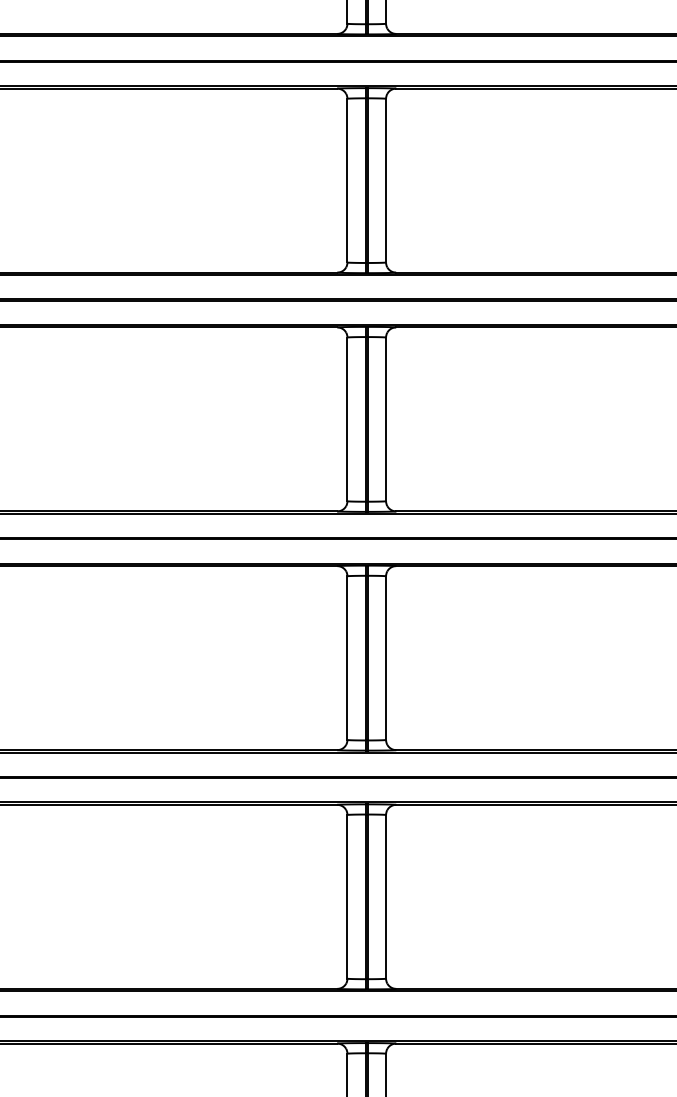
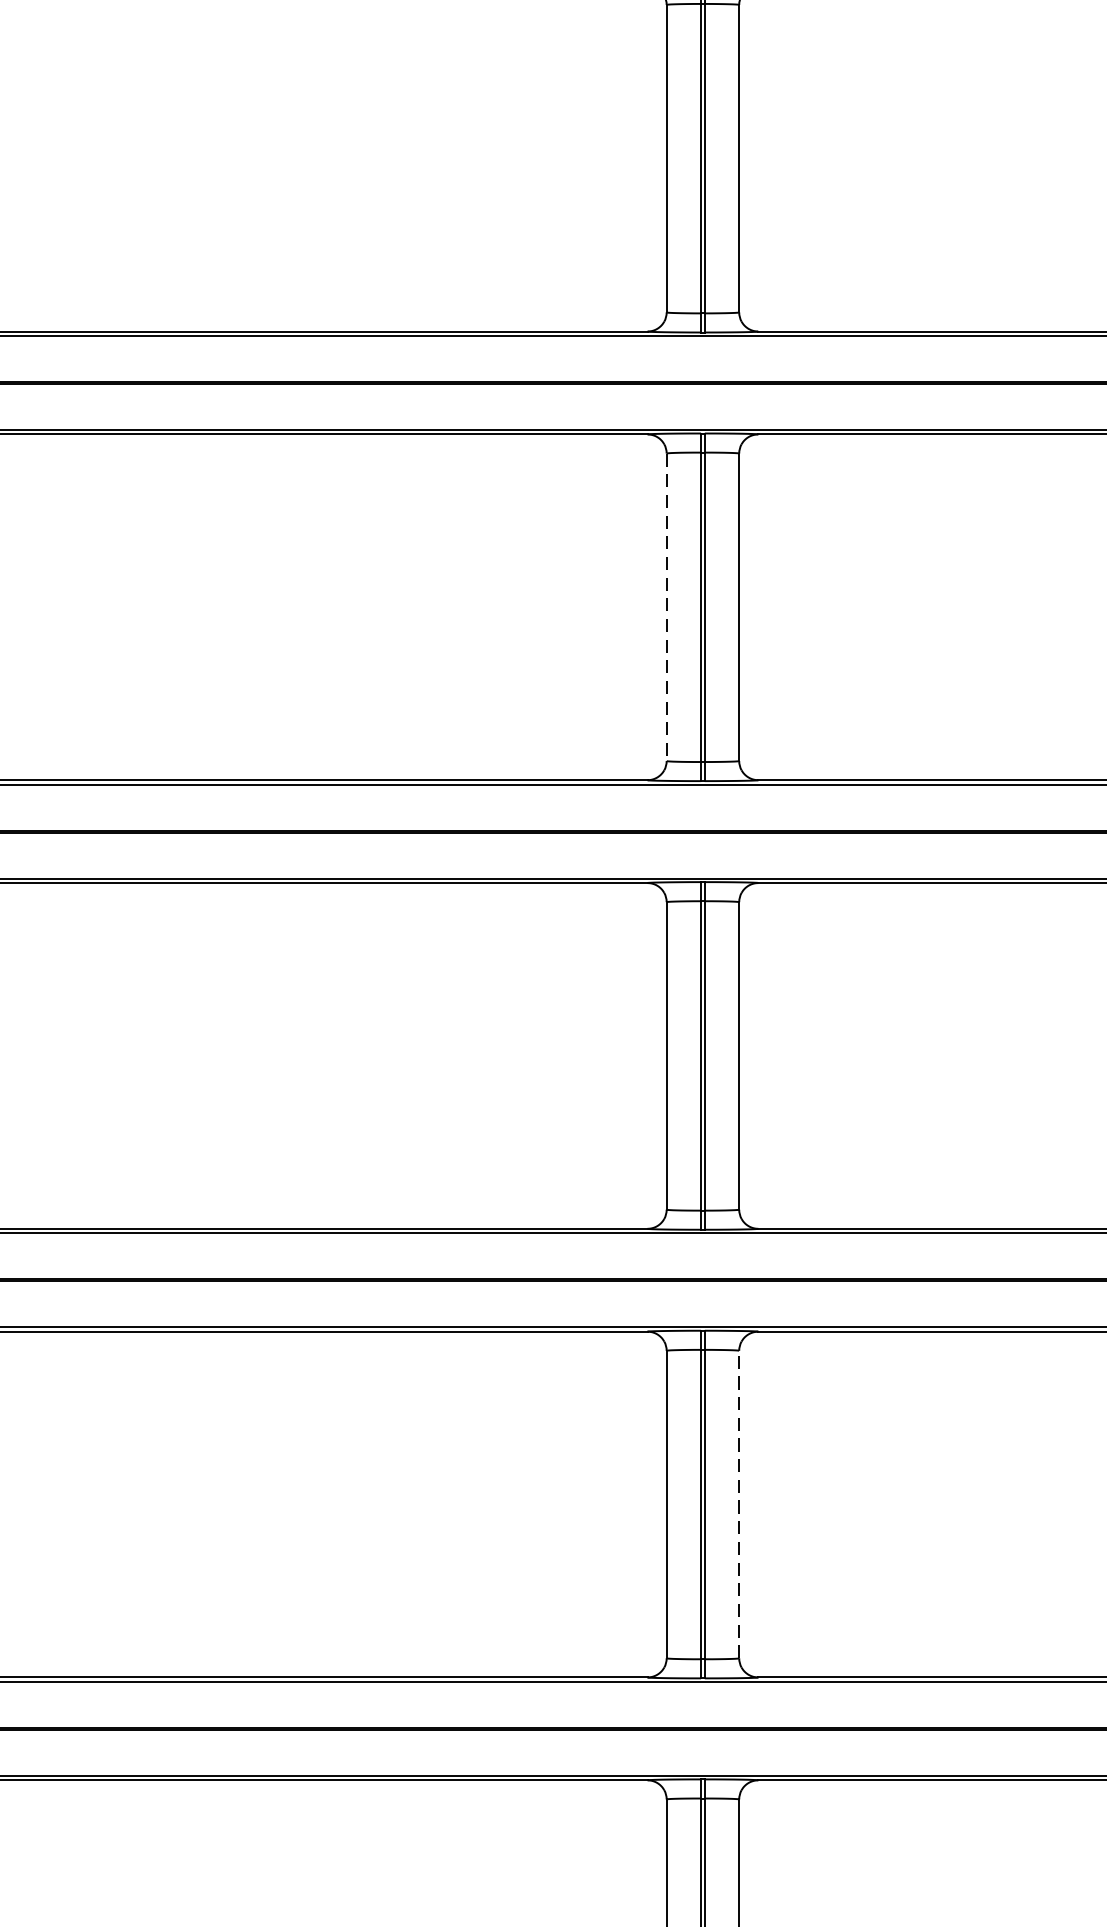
line: (347, 419) -> (666, 607), solid -> dashed
line: (386, 896) -> (740, 1503), solid -> dashed

